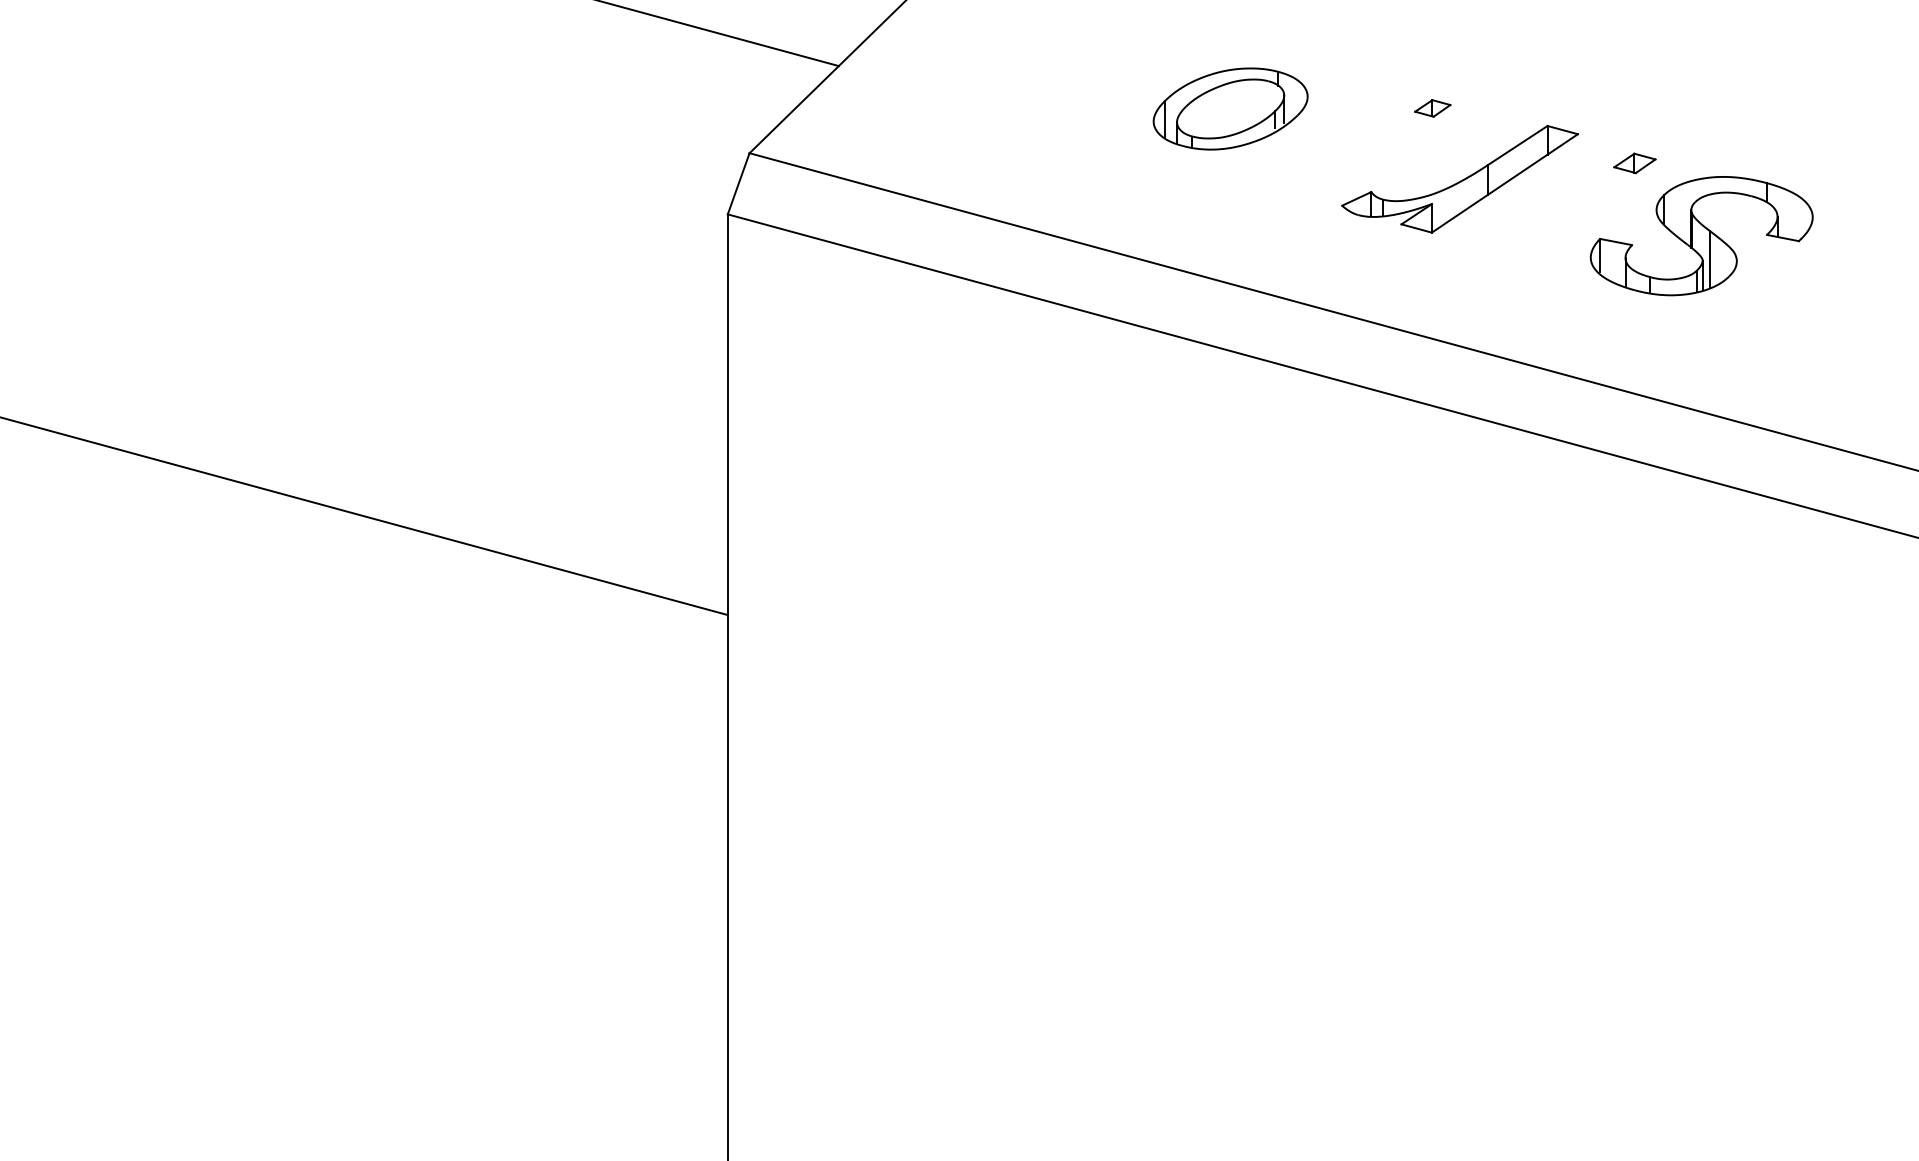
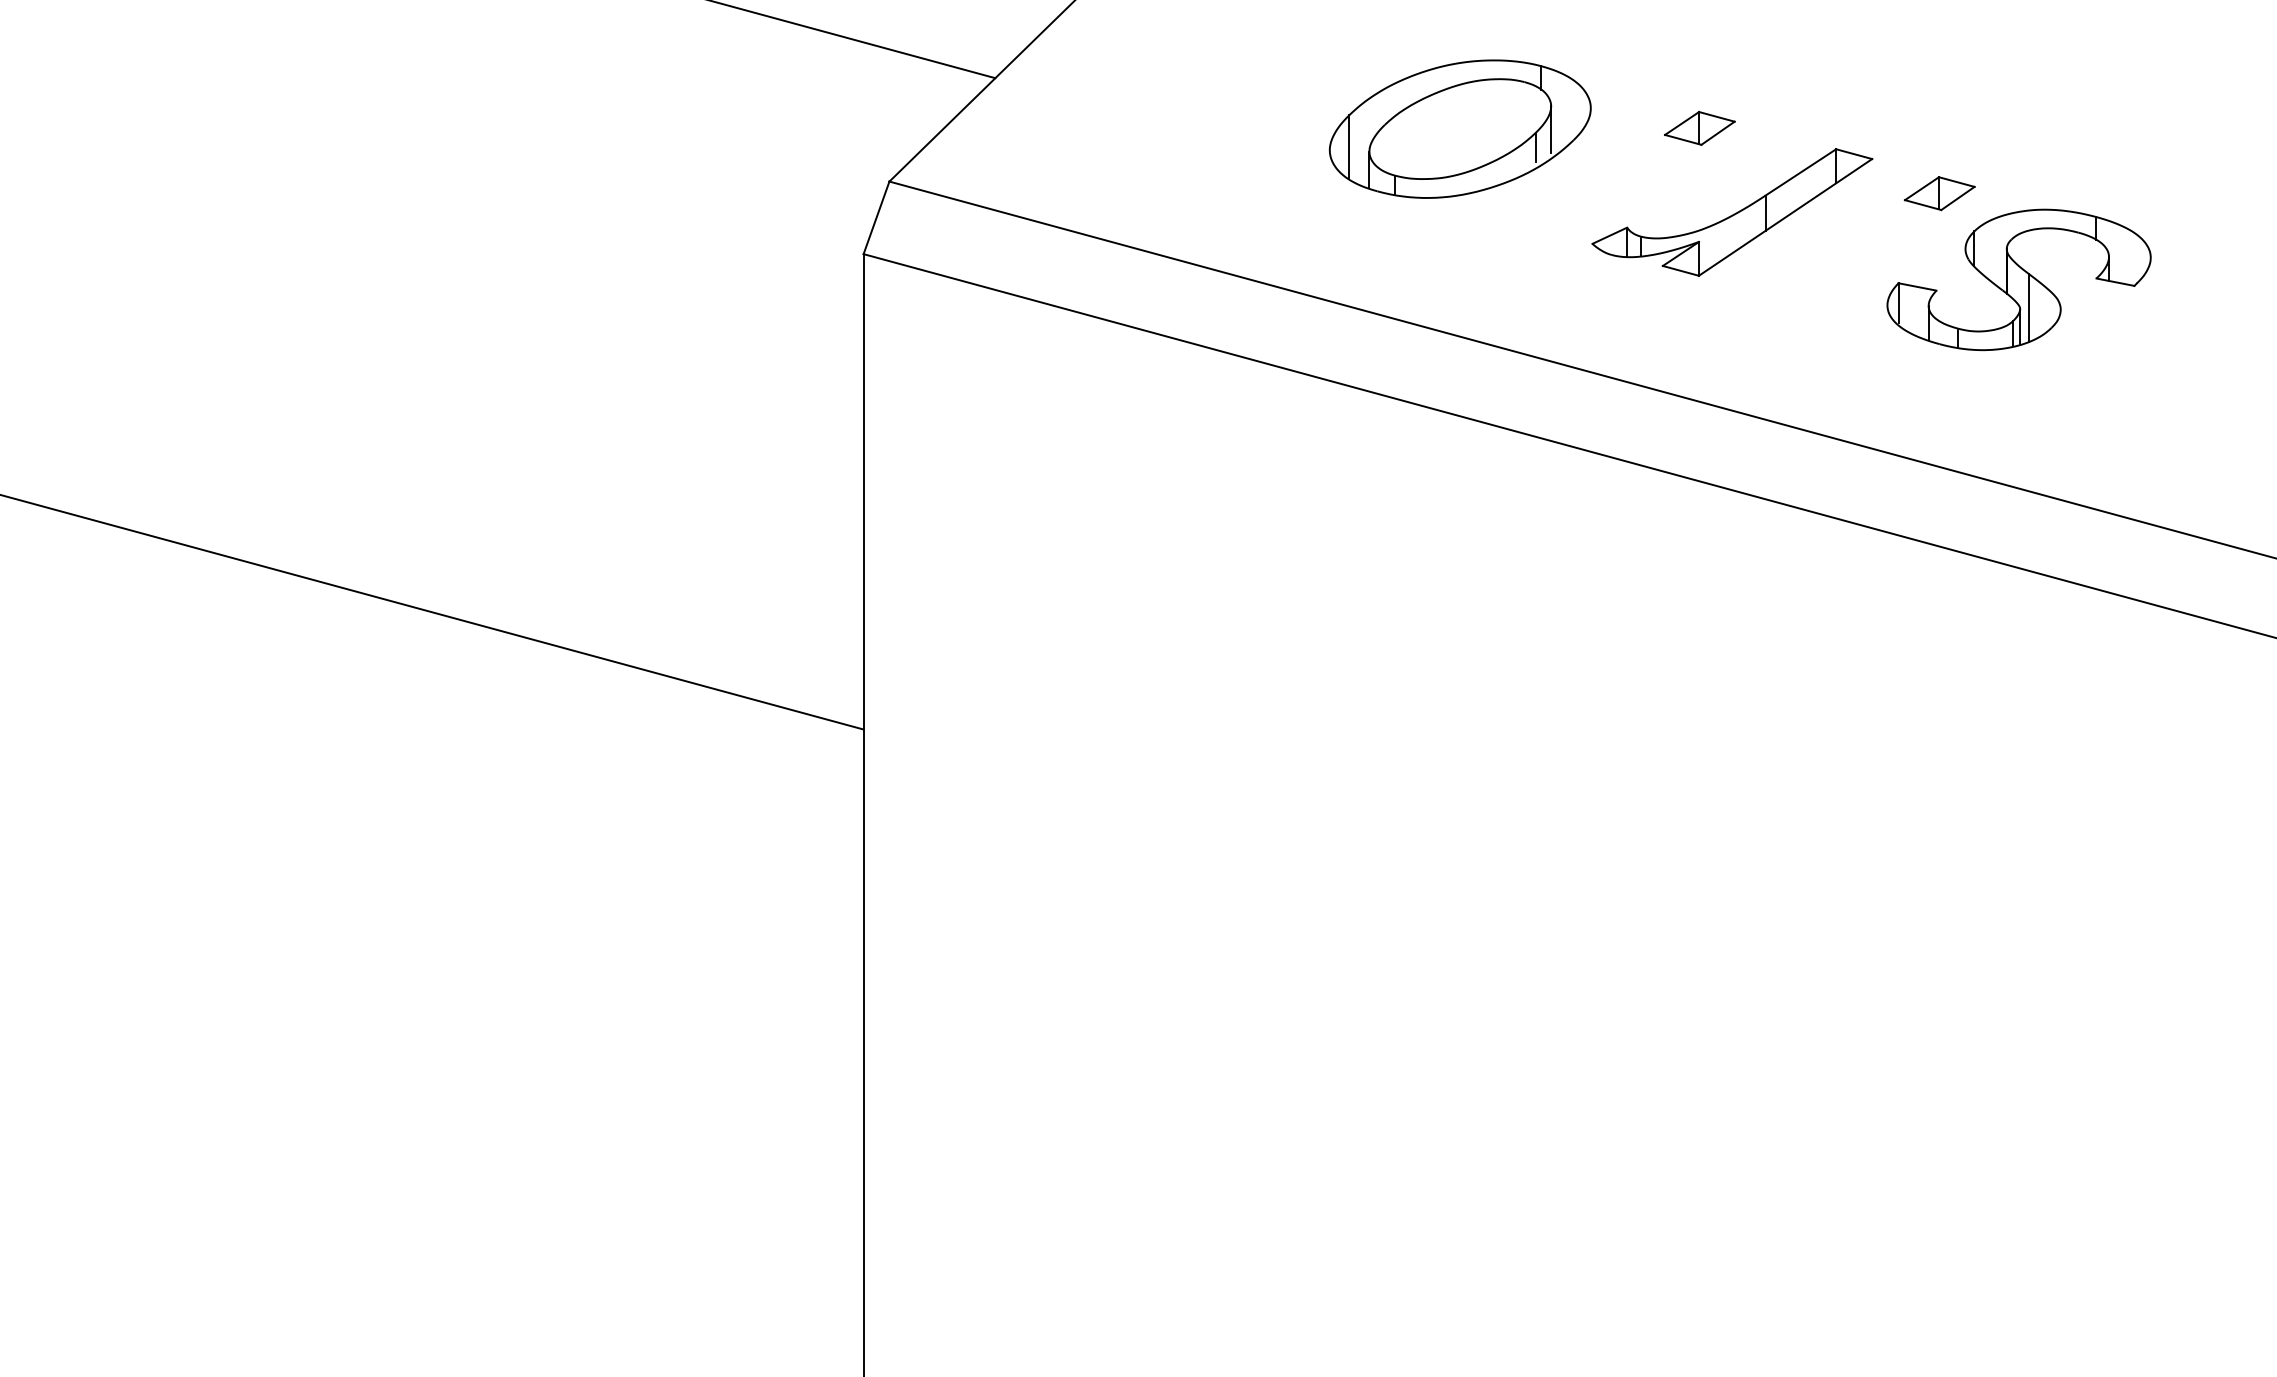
part: (1230, 108) -> (1460, 128), size x1.43
part: (1432, 108) -> (1699, 128), size x1.67
part: (1634, 163) -> (1939, 193), size x1.43

